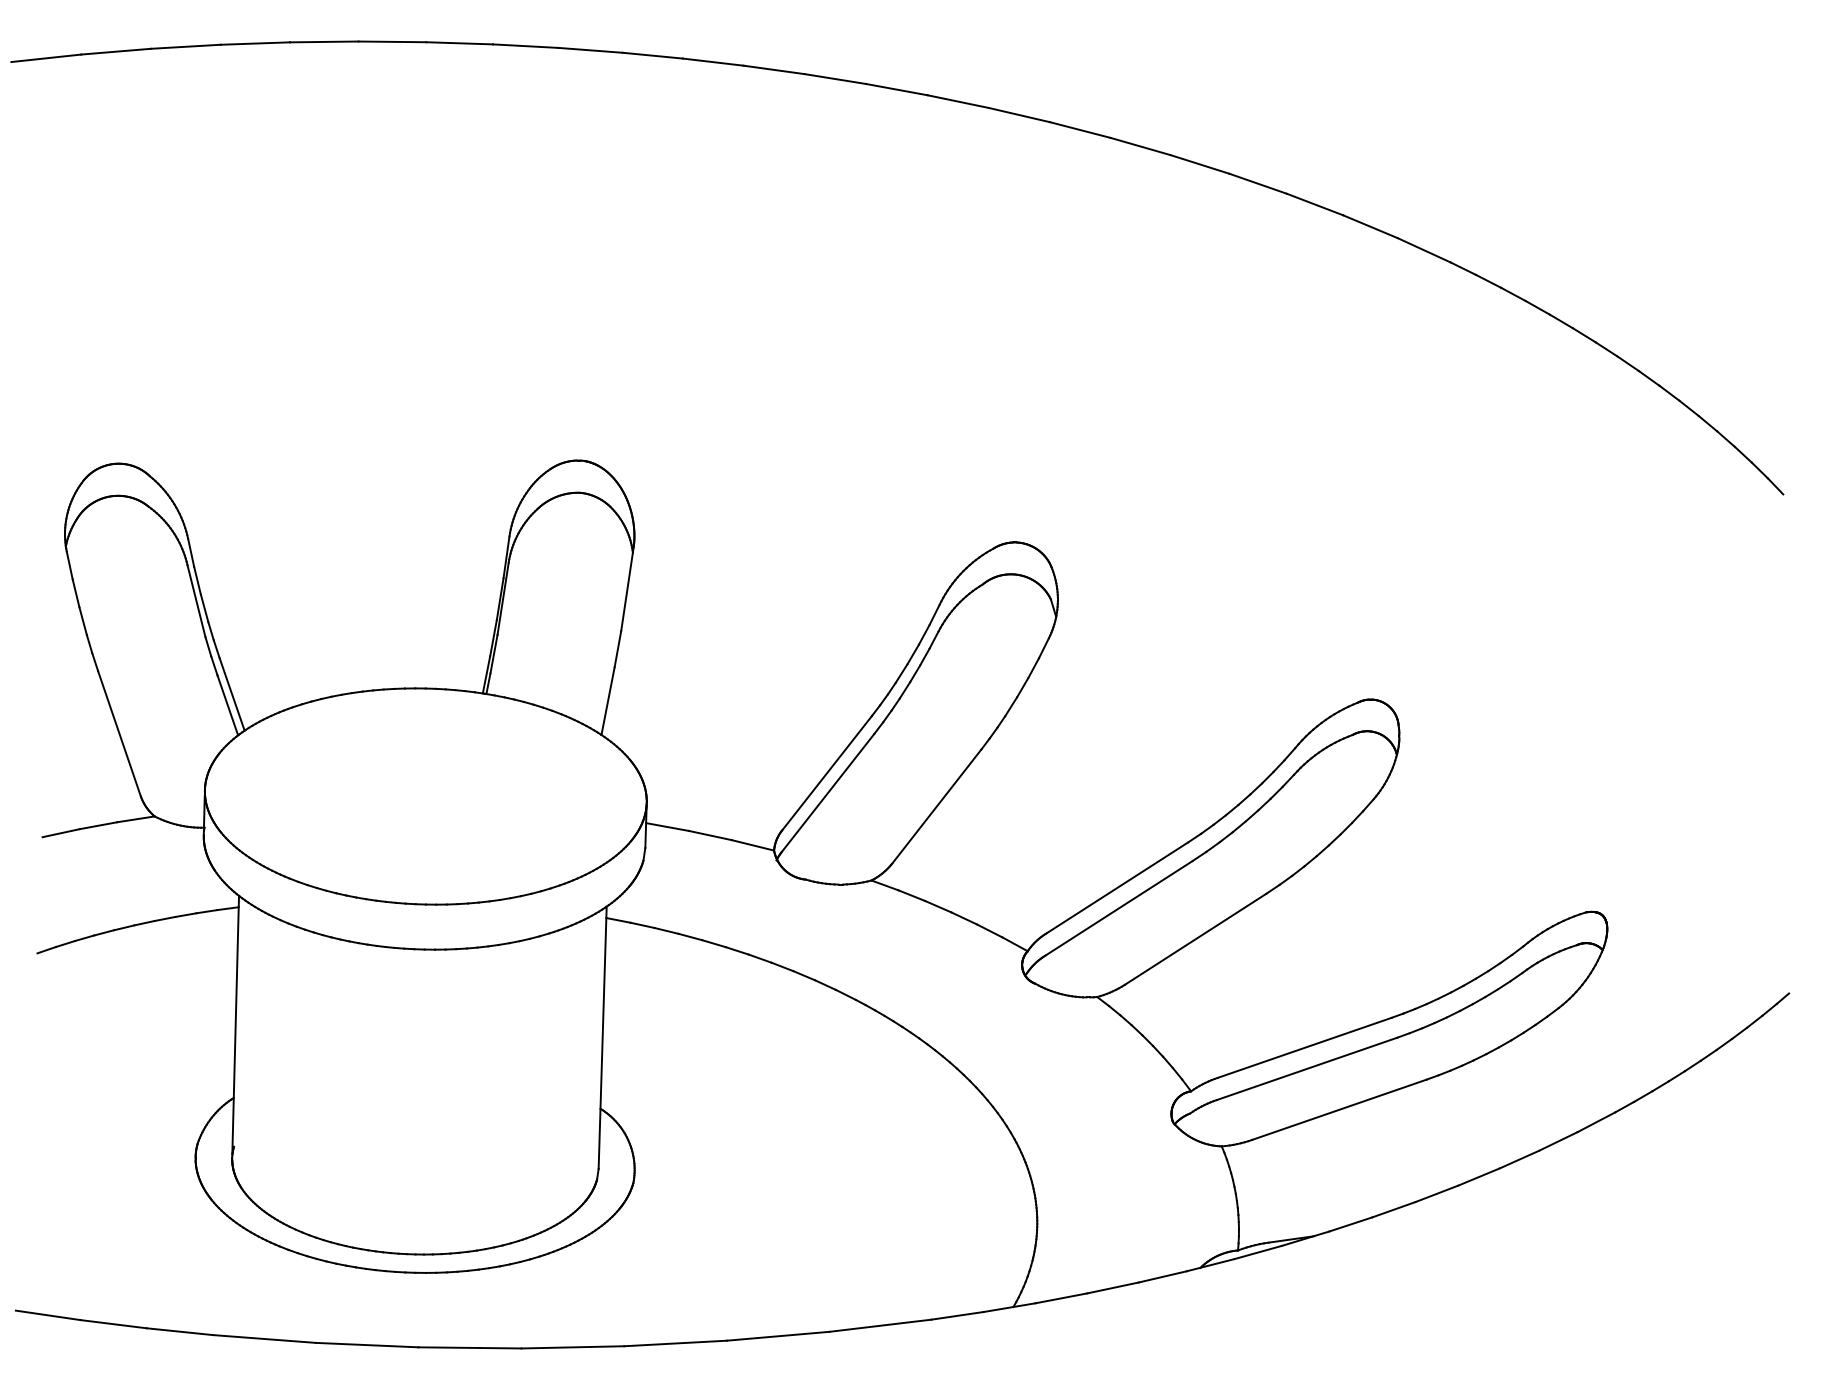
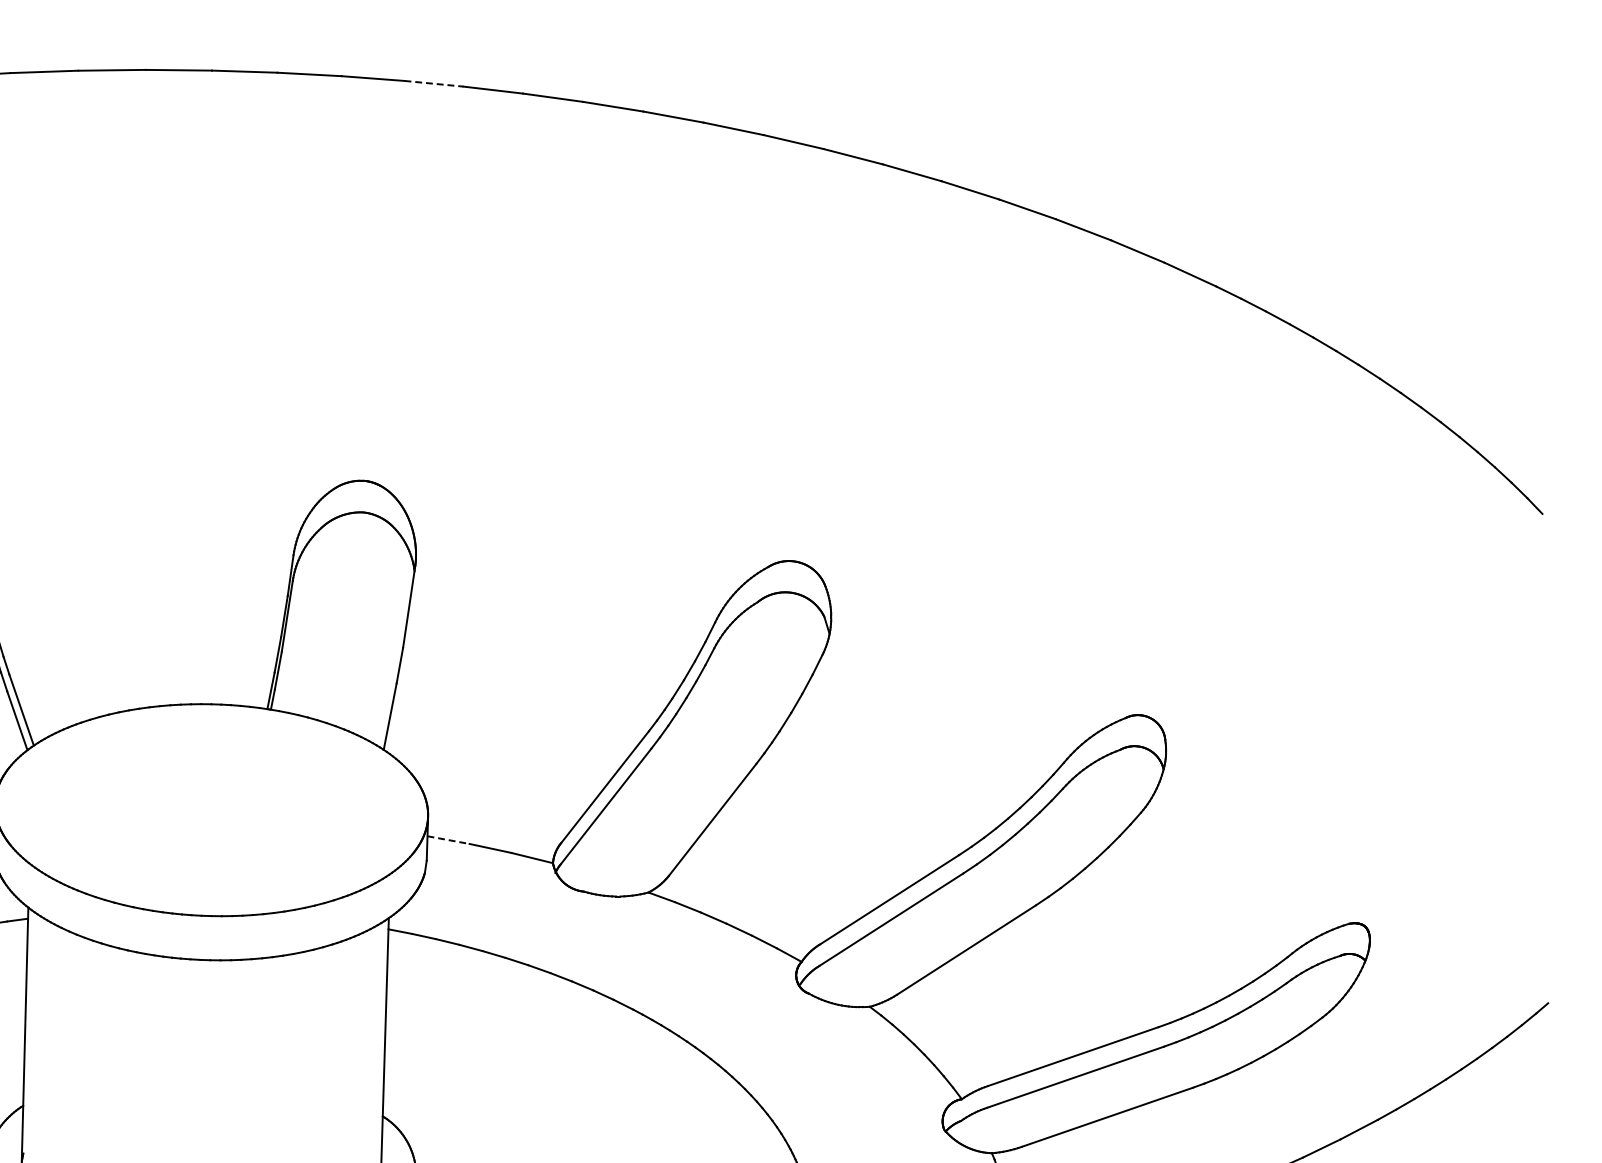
line: (653, 55) -> (434, 83), solid -> dashed
line: (667, 827) -> (448, 840), solid -> dashed

